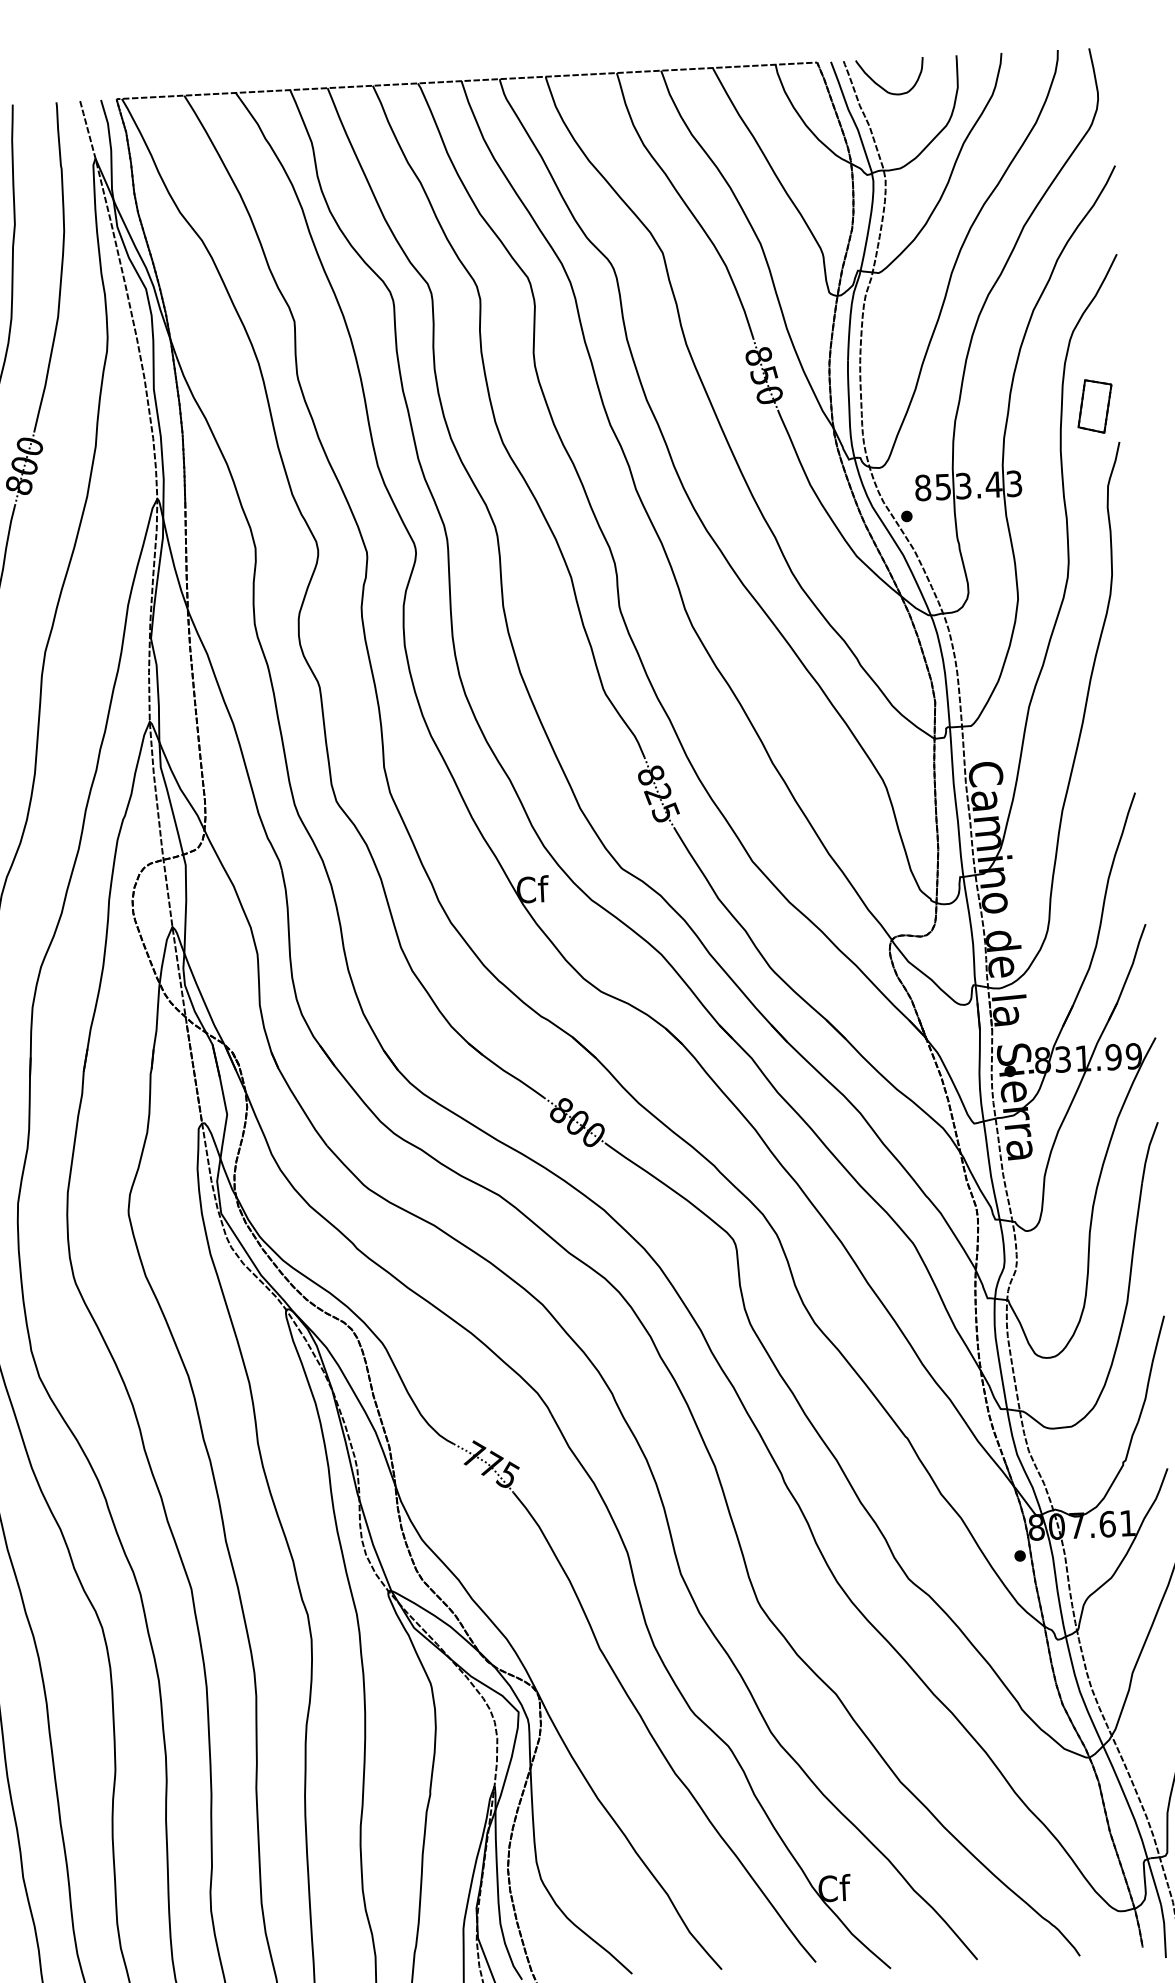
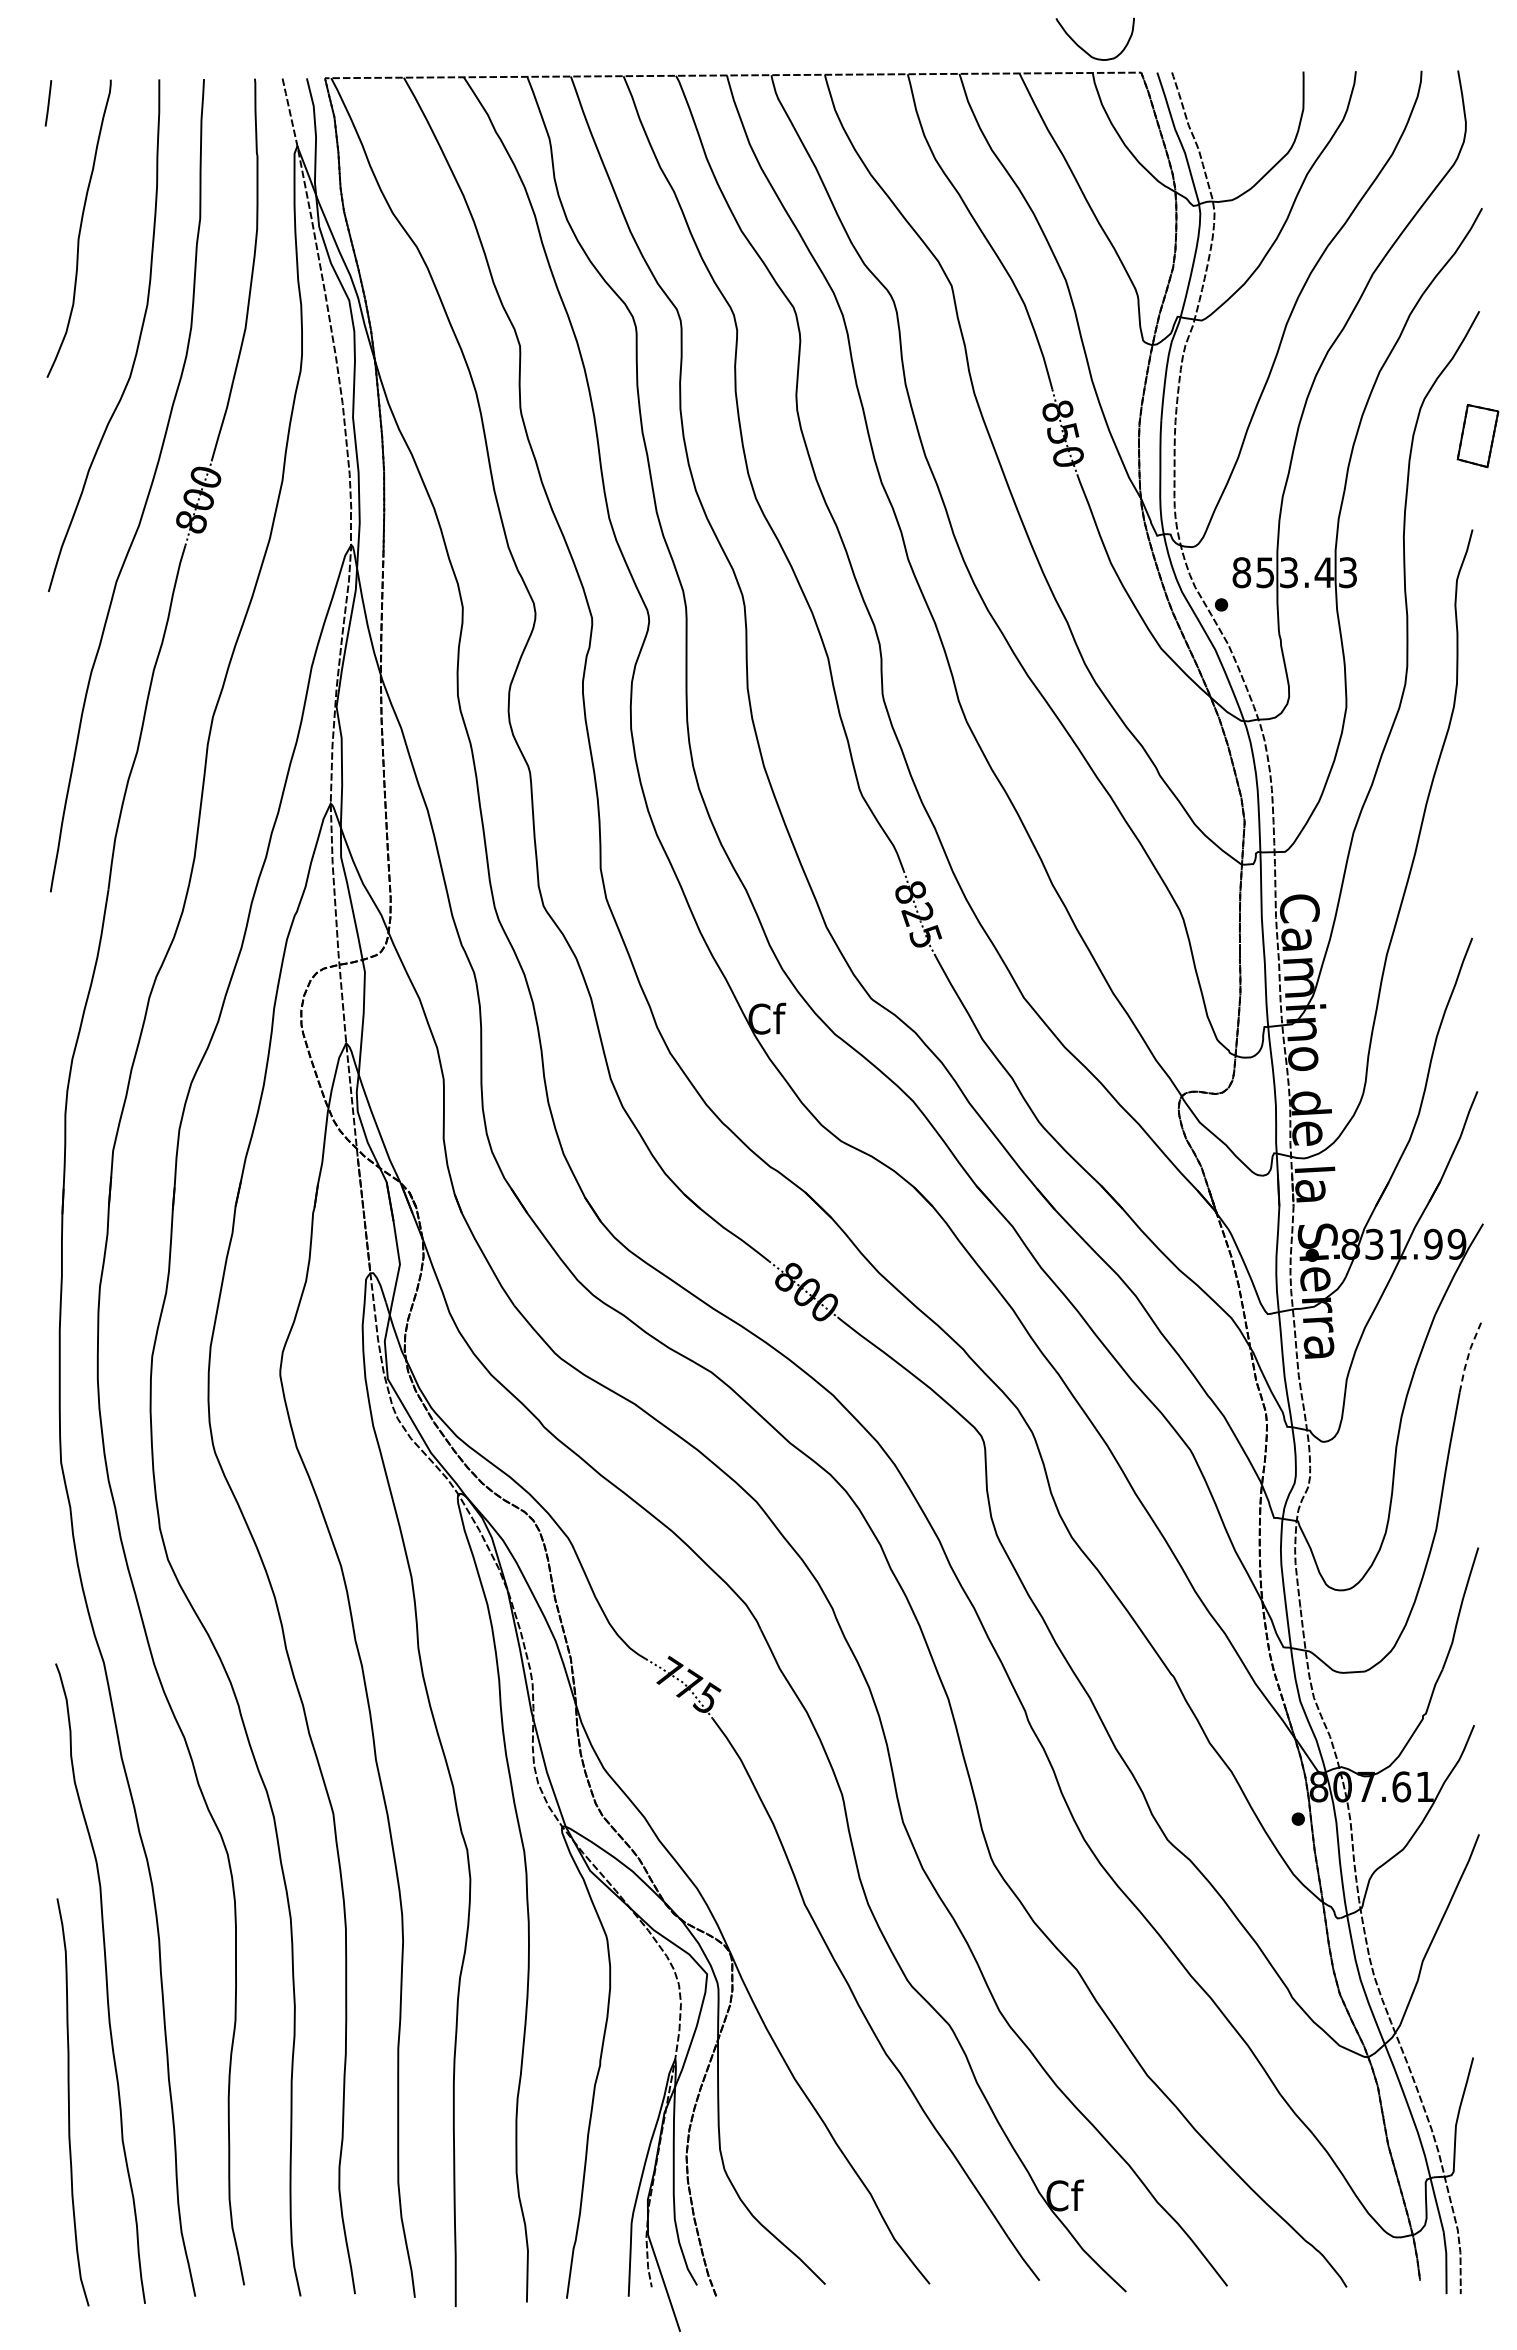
curve: (880, 85) -> (1083, 48), moved
part: (1094, 406) -> (1477, 436), moved
line: (1148, 1151) -> (1468, 1355), solid -> dashed

